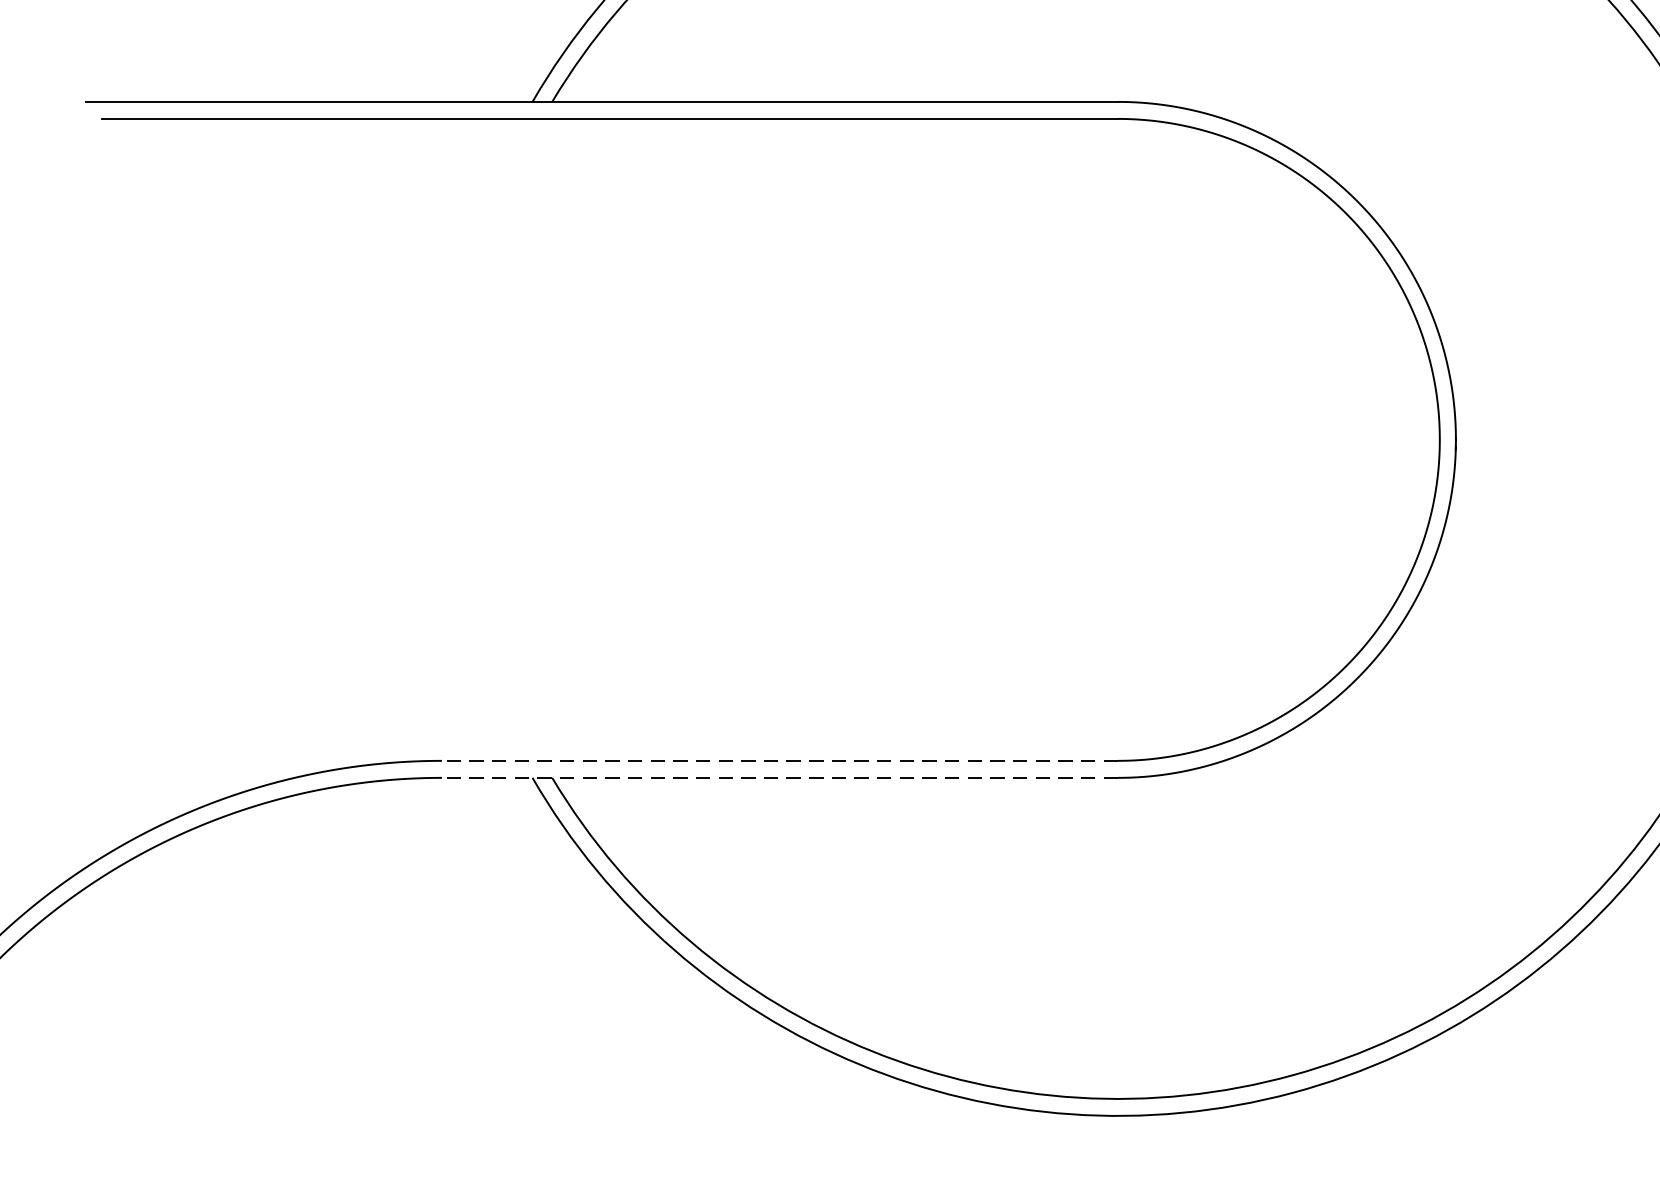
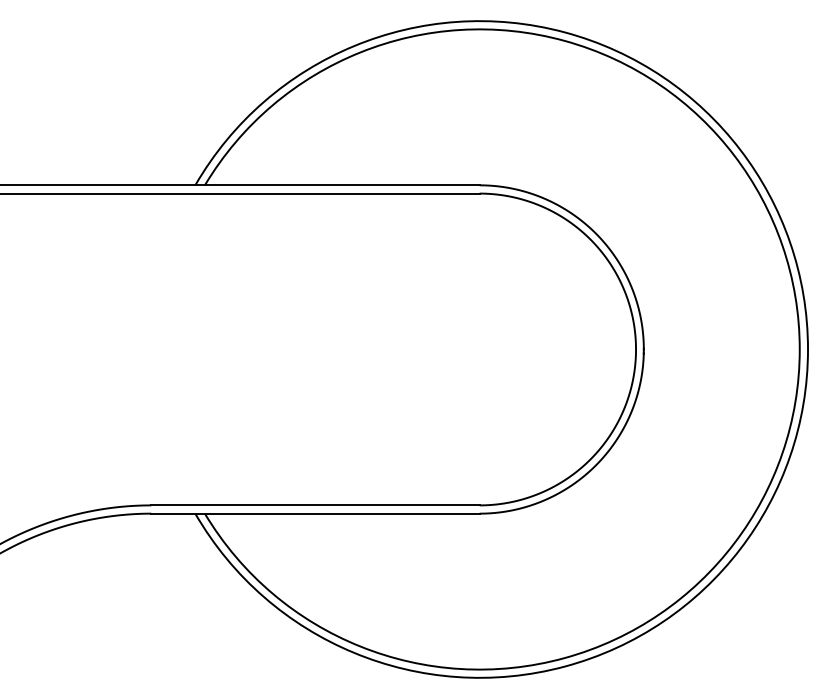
line: (779, 761) -> (315, 505), dashed -> solid
line: (779, 777) -> (315, 513), dashed -> solid

